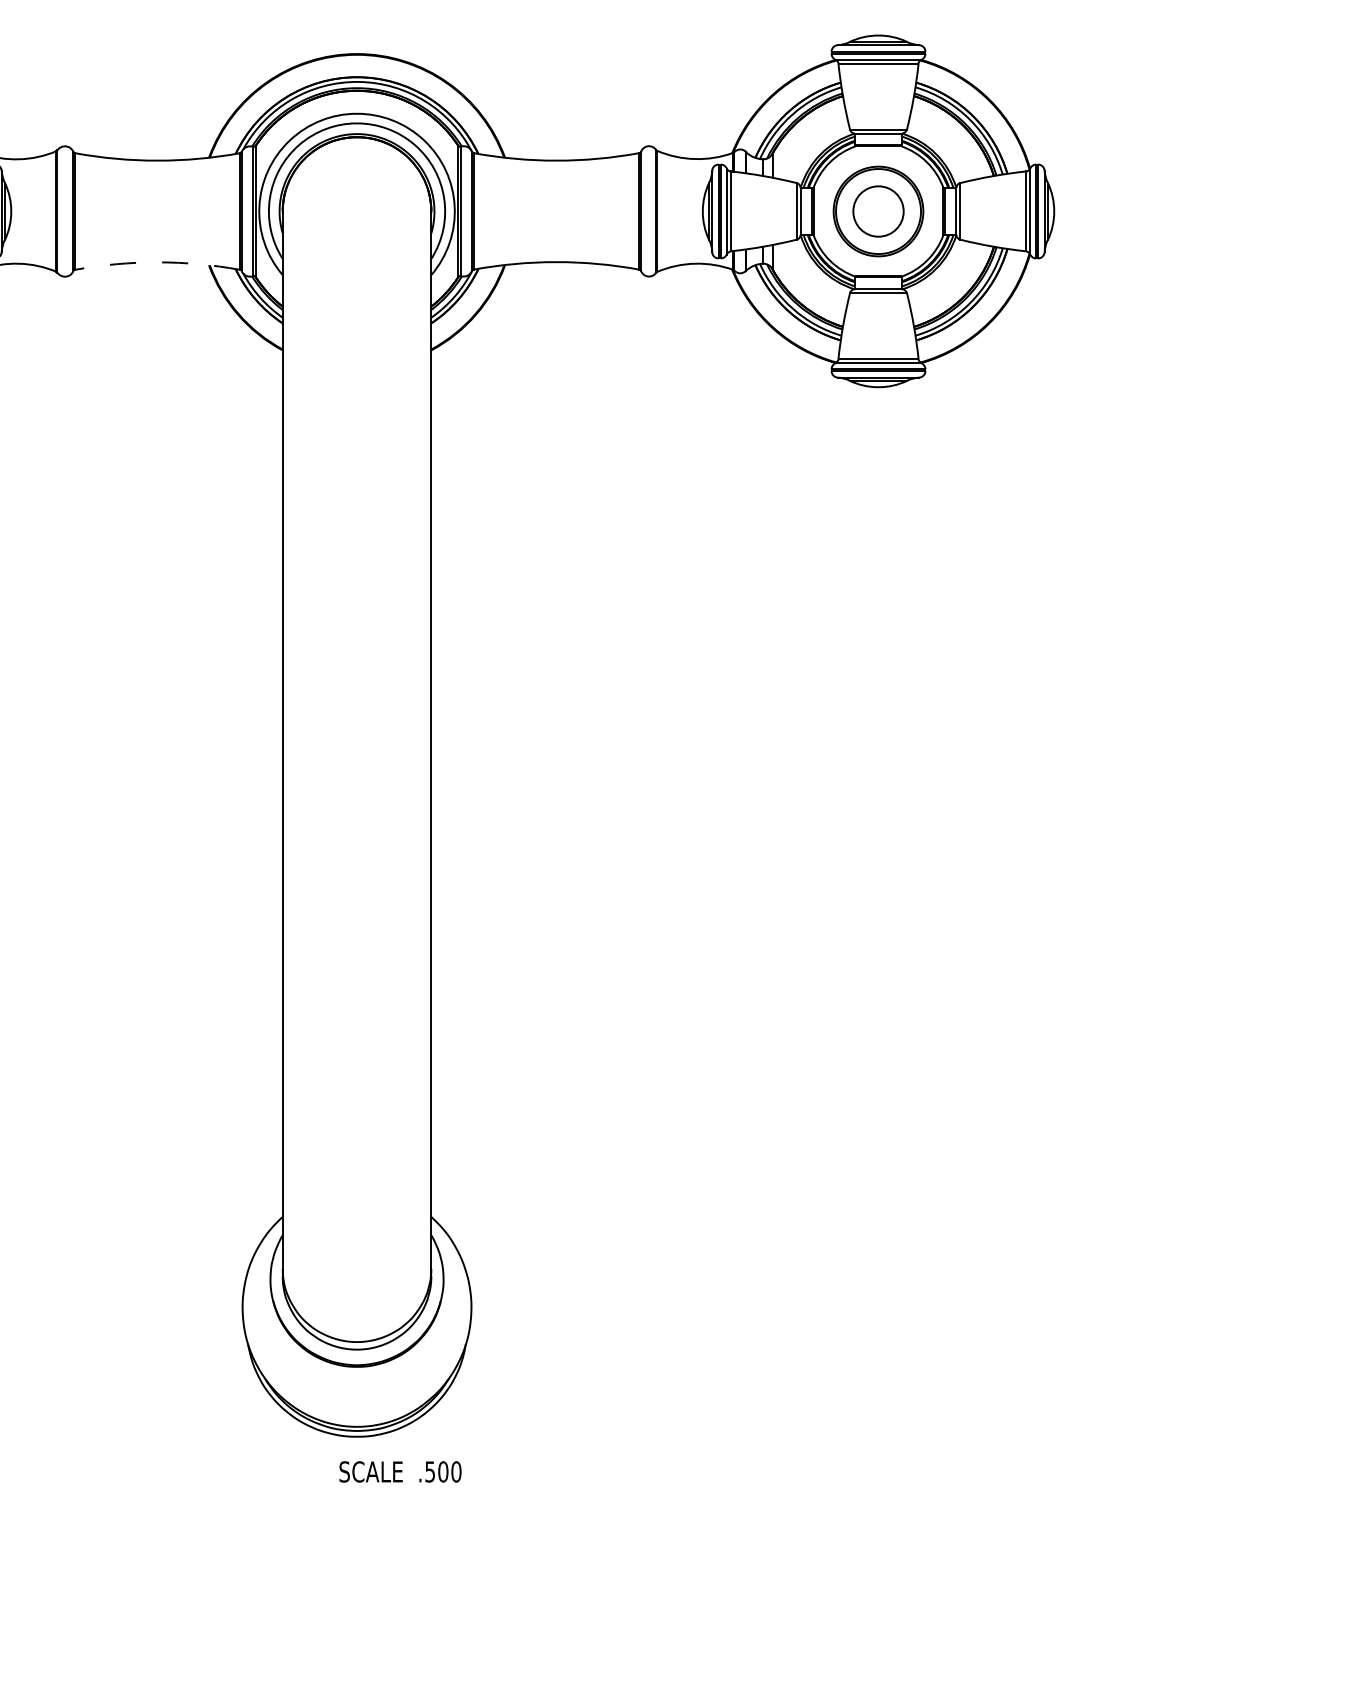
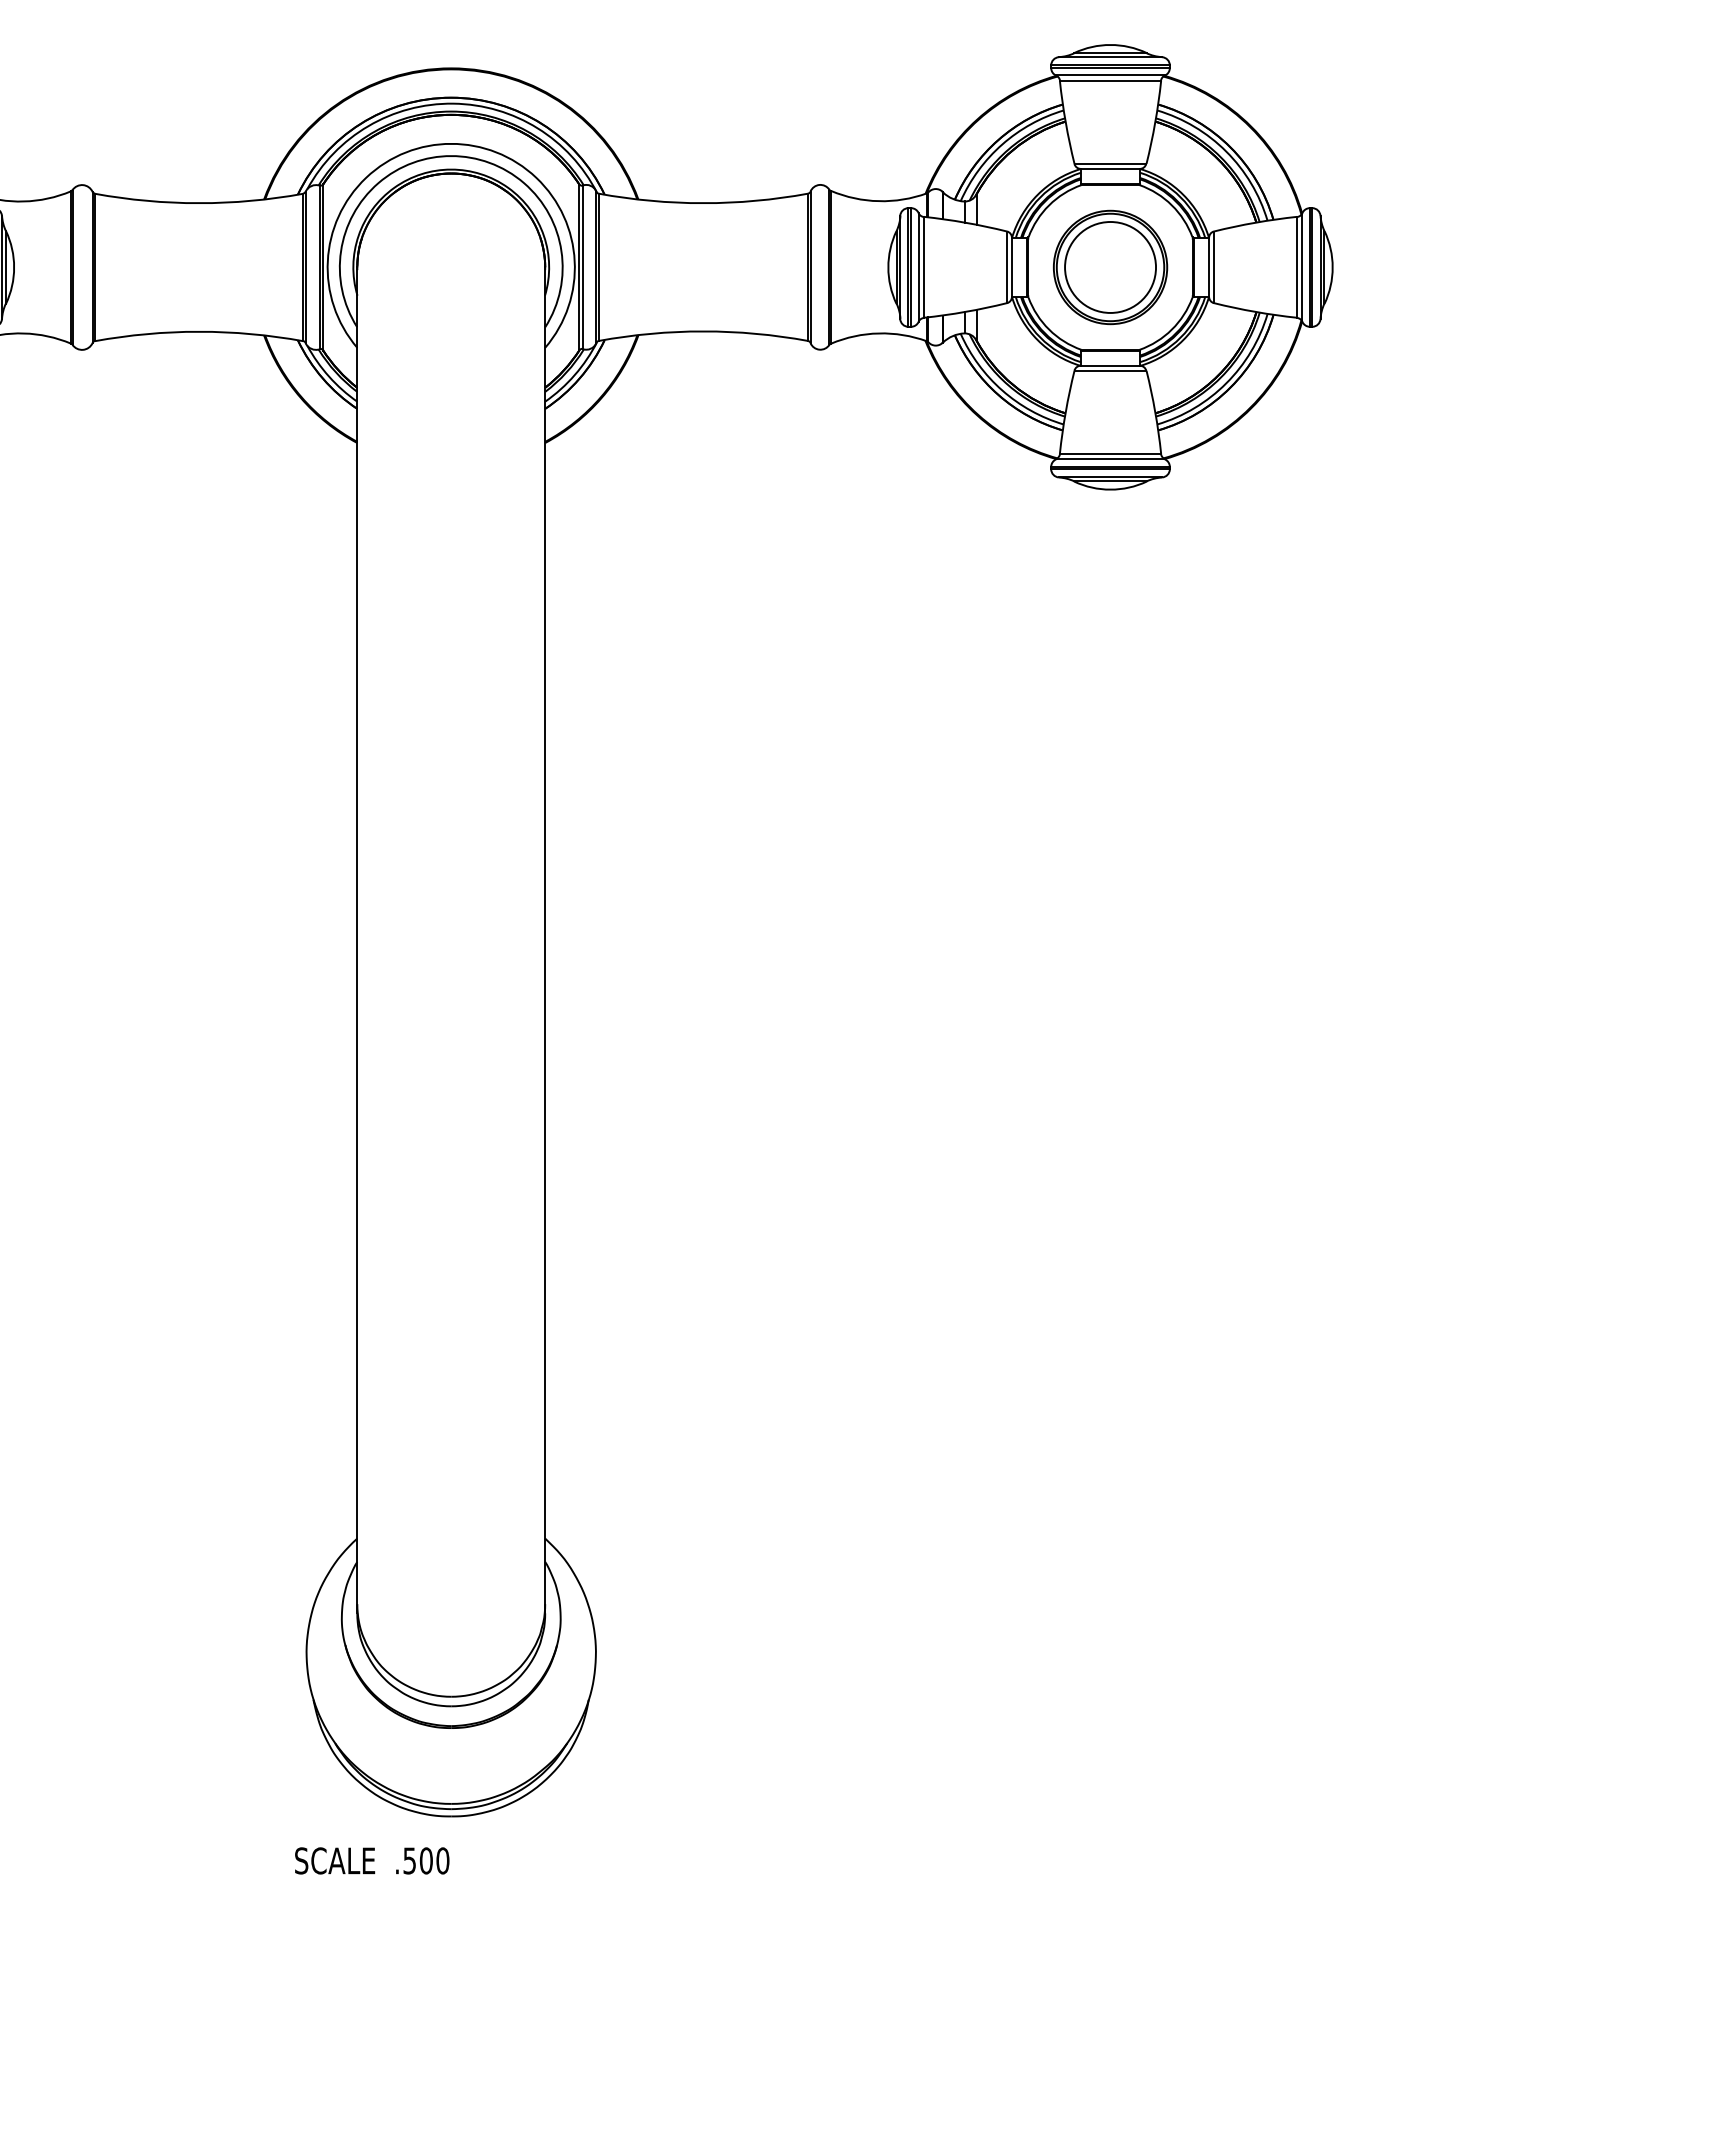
circle: (878, 211) -> (1110, 267), size x1.43
arc: (157, 262) -> (199, 331), dashed -> solid
text: (400, 1471) -> (372, 1860), moved

